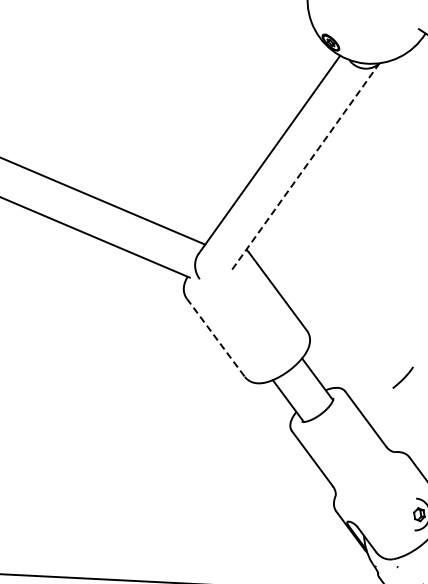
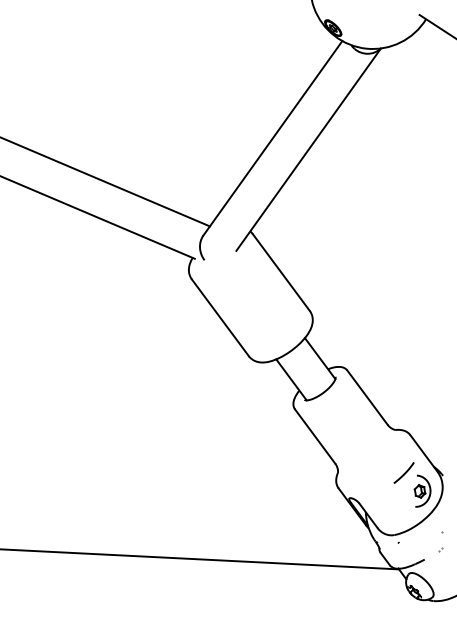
line: (305, 166) -> (308, 149), dashed -> solid
line: (216, 337) -> (220, 317), dashed -> solid
line: (403, 377) -> (404, 472), moved

